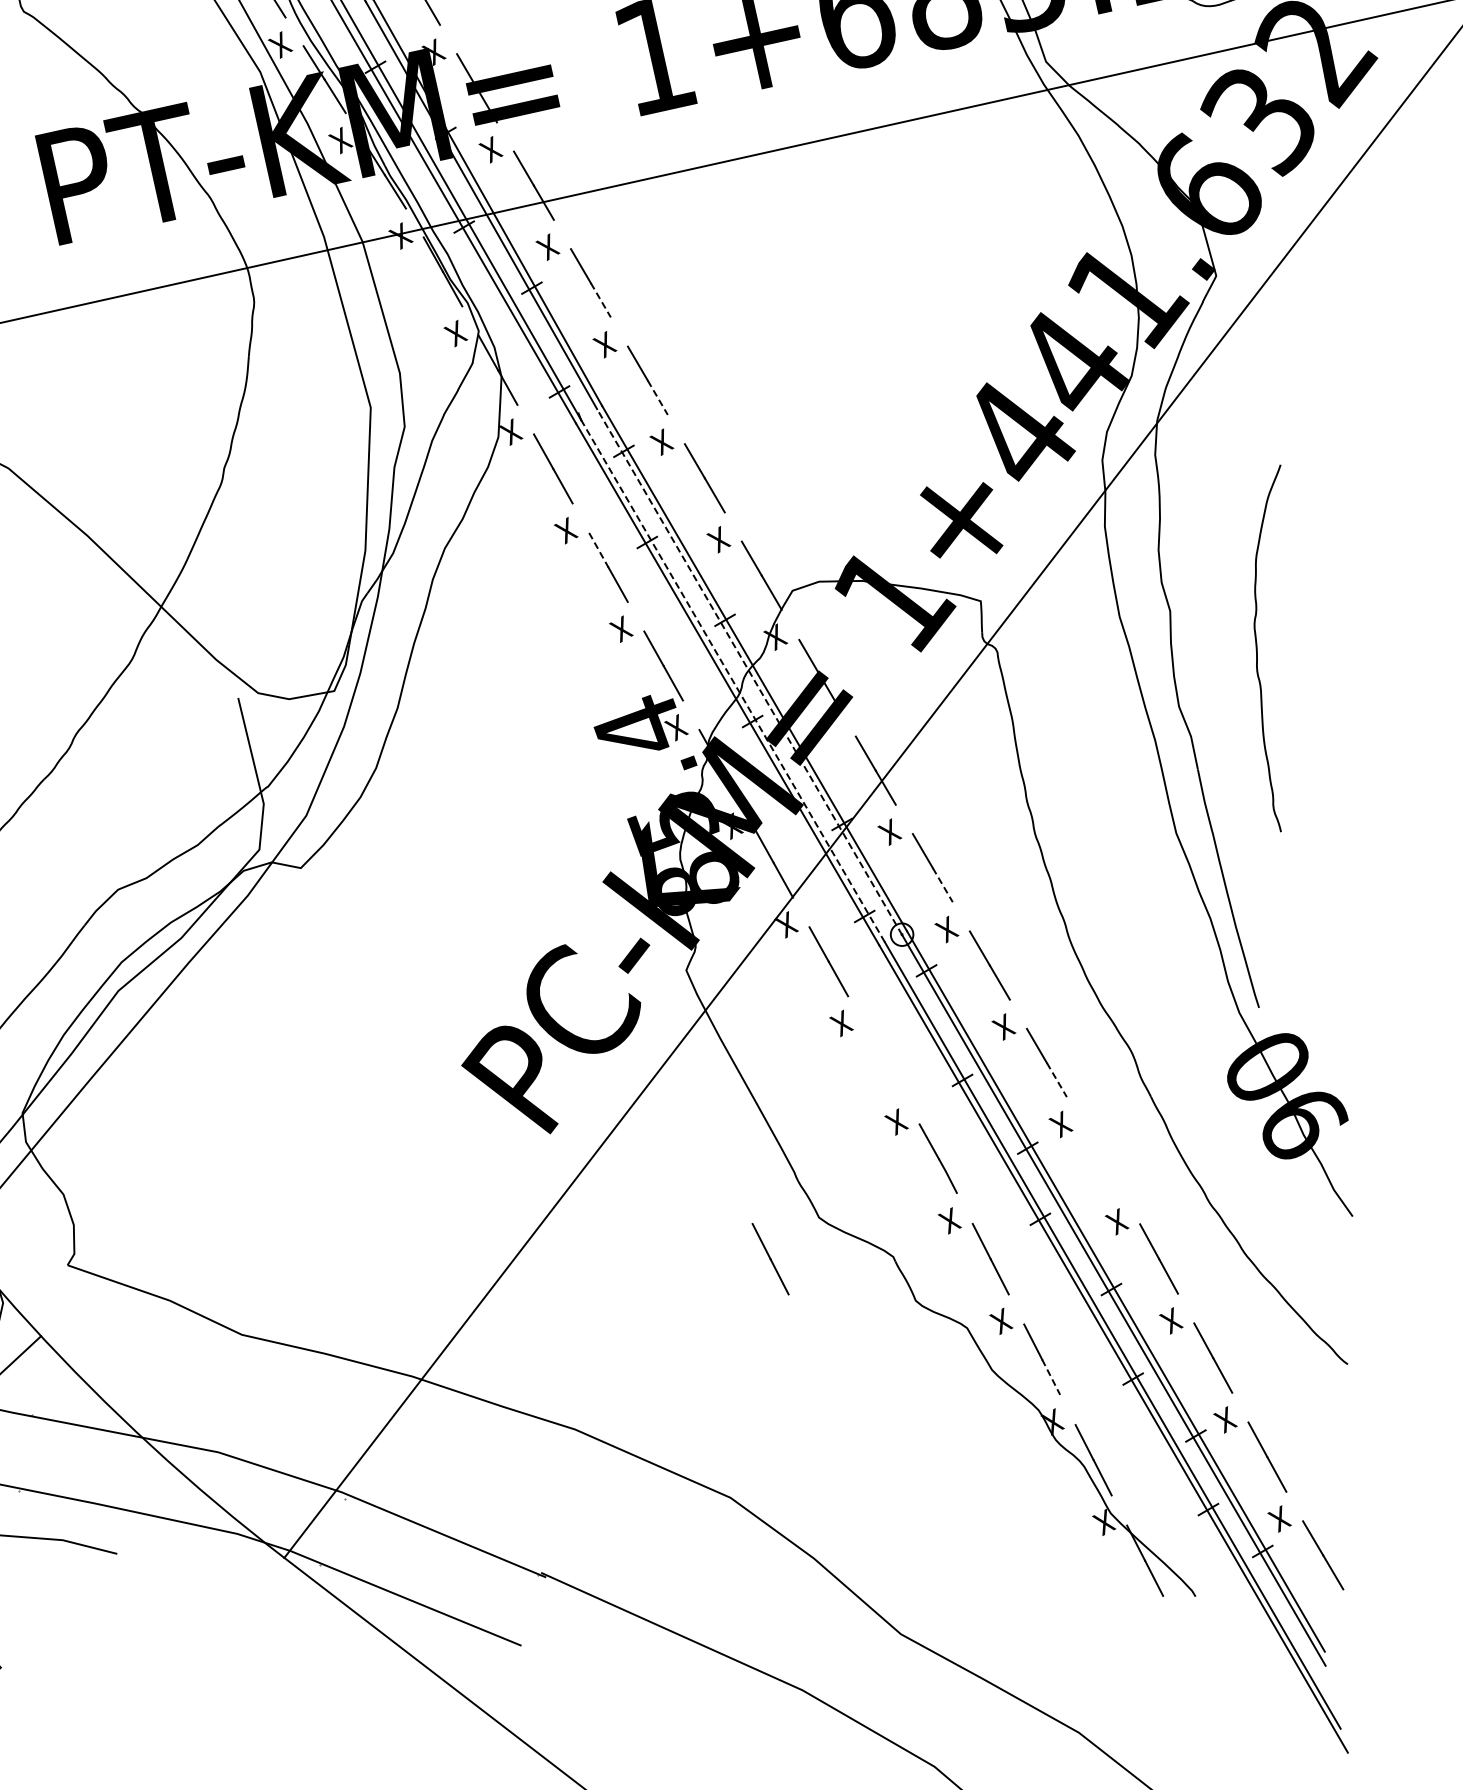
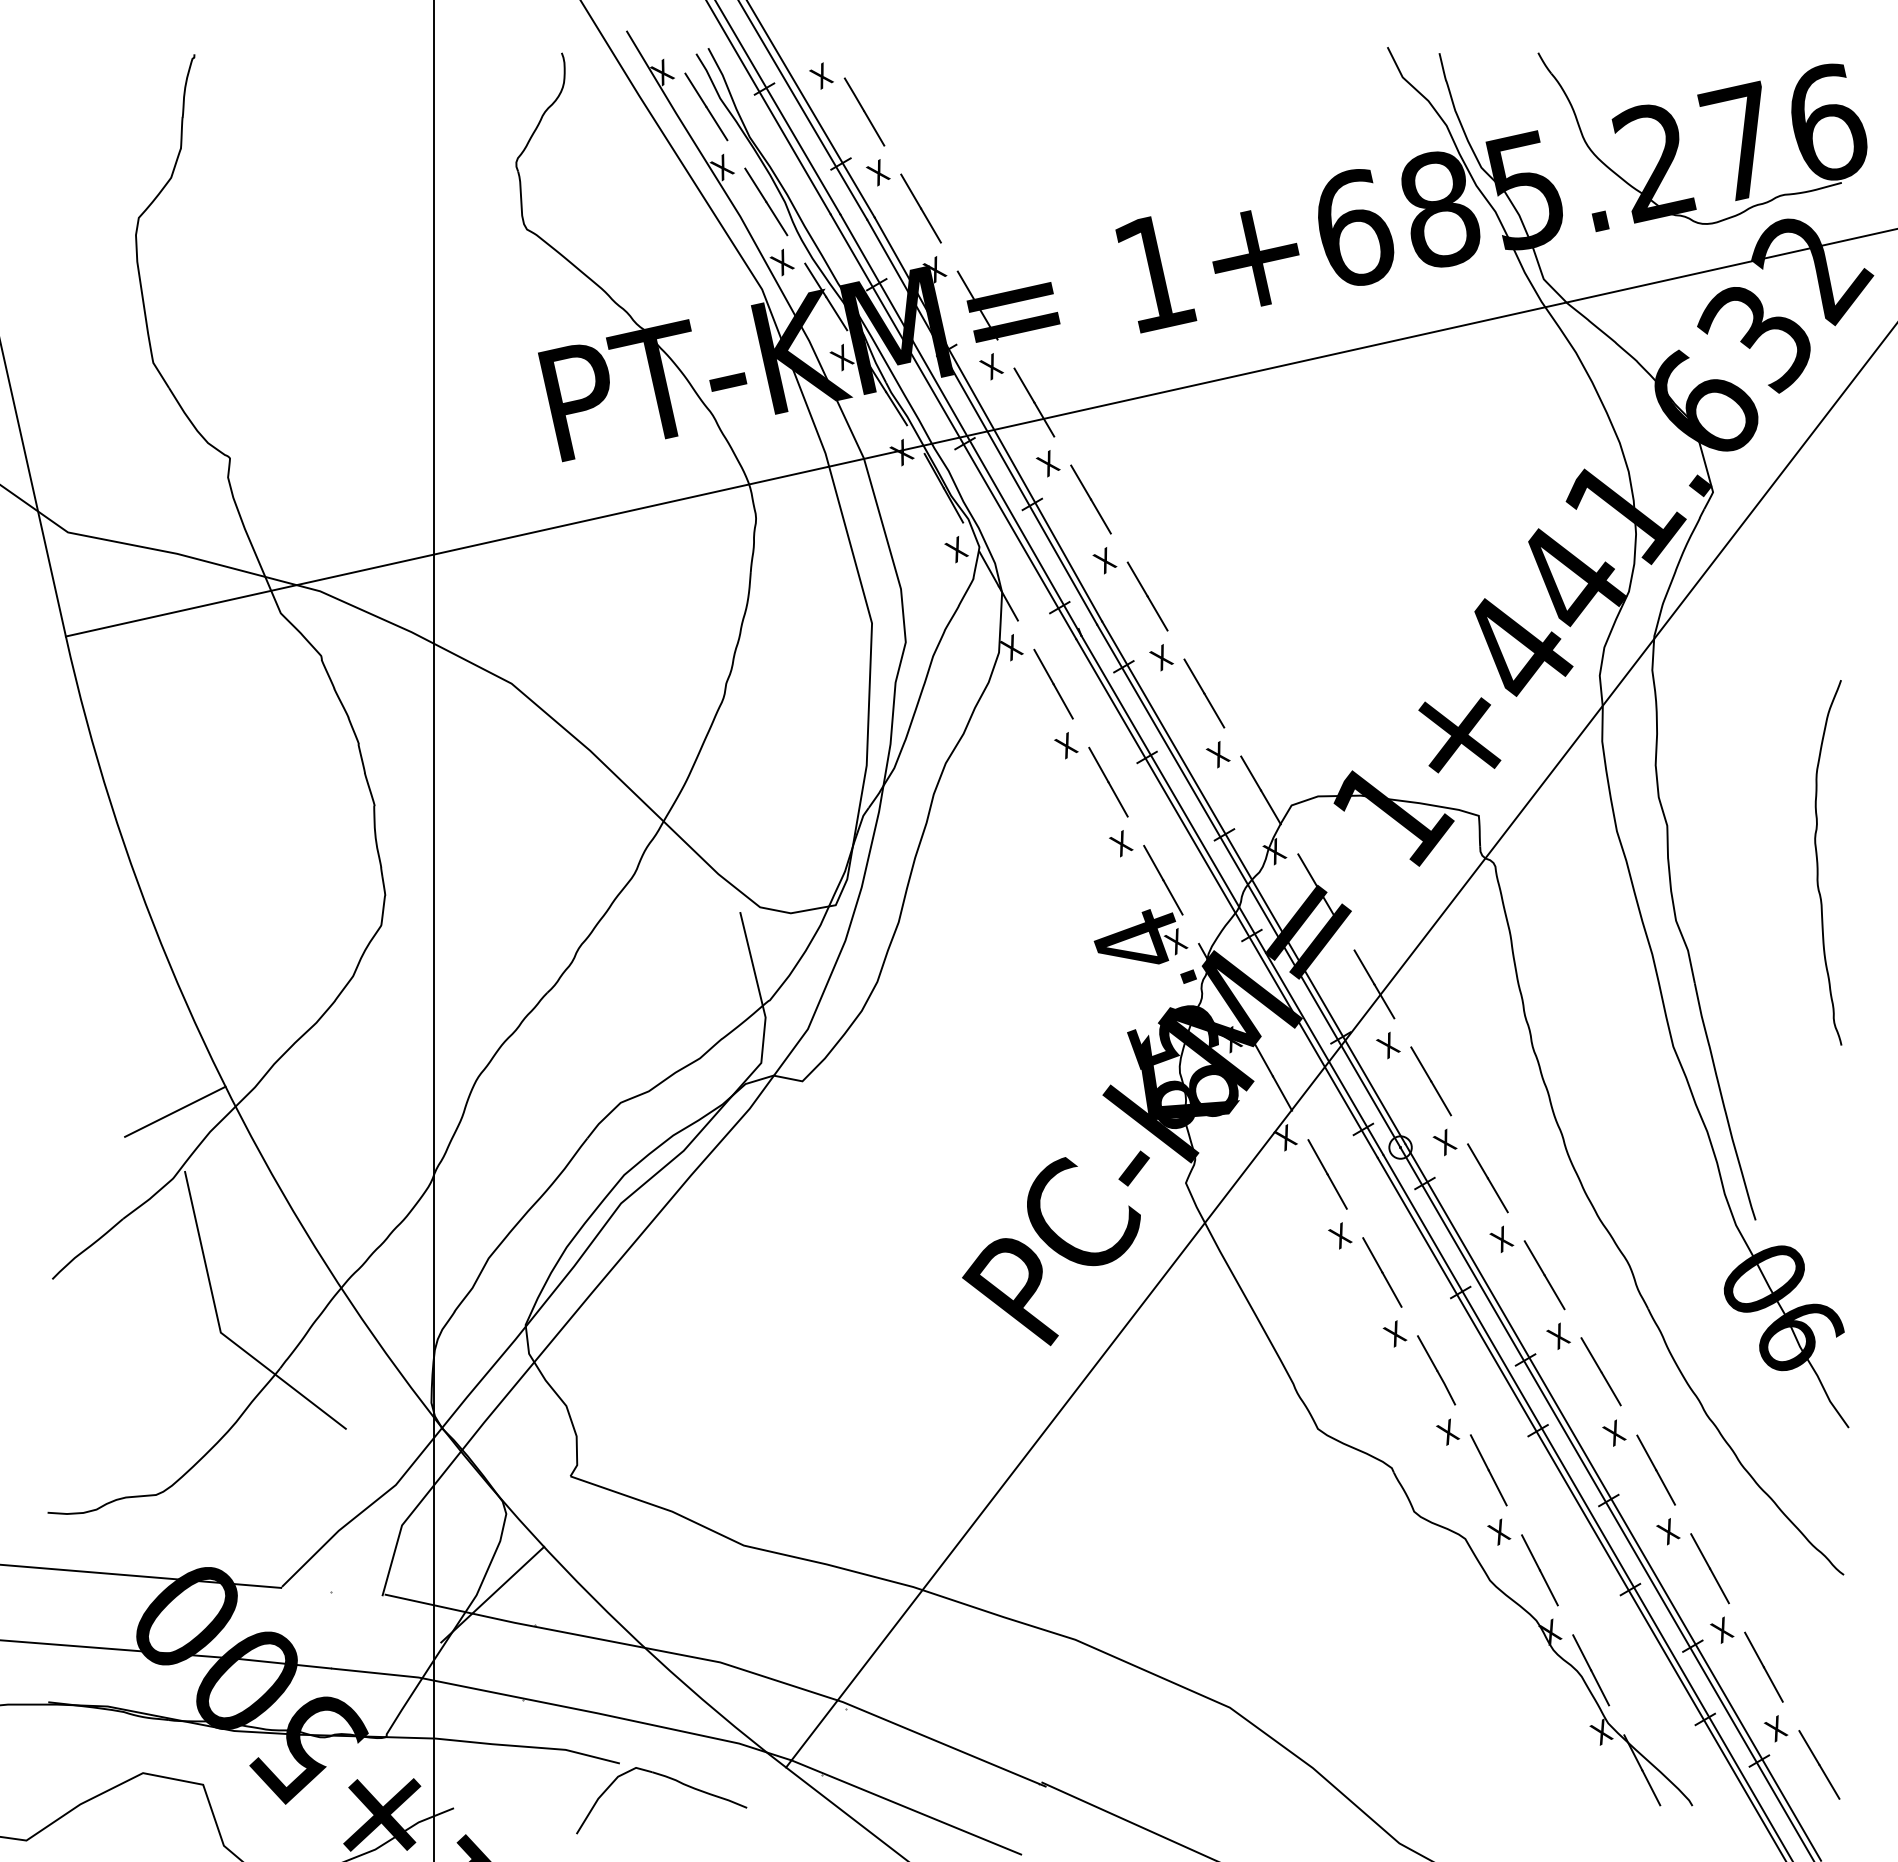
line: (600, 300) -> (1100, 516), dashed -> solid
line: (657, 397) -> (1157, 613), dashed -> solid
line: (598, 550) -> (1098, 765), dashed -> solid
curve: (1257, 648) -> (1818, 862), moved
line: (749, 671) -> (1248, 885), dashed -> solid
line: (733, 680) -> (1232, 894), dashed -> solid
line: (943, 885) -> (1441, 1098), dashed -> solid
line: (883, 1060) -> (1382, 1272), added
line: (1056, 1080) -> (1554, 1292), dashed -> solid
line: (1103, 1159) -> (1600, 1371), added
line: (770, 1259) -> (1269, 1470), removed
line: (1050, 1376) -> (1548, 1587), dashed -> solid
part: (165, 1568) -> (667, 1778), added

